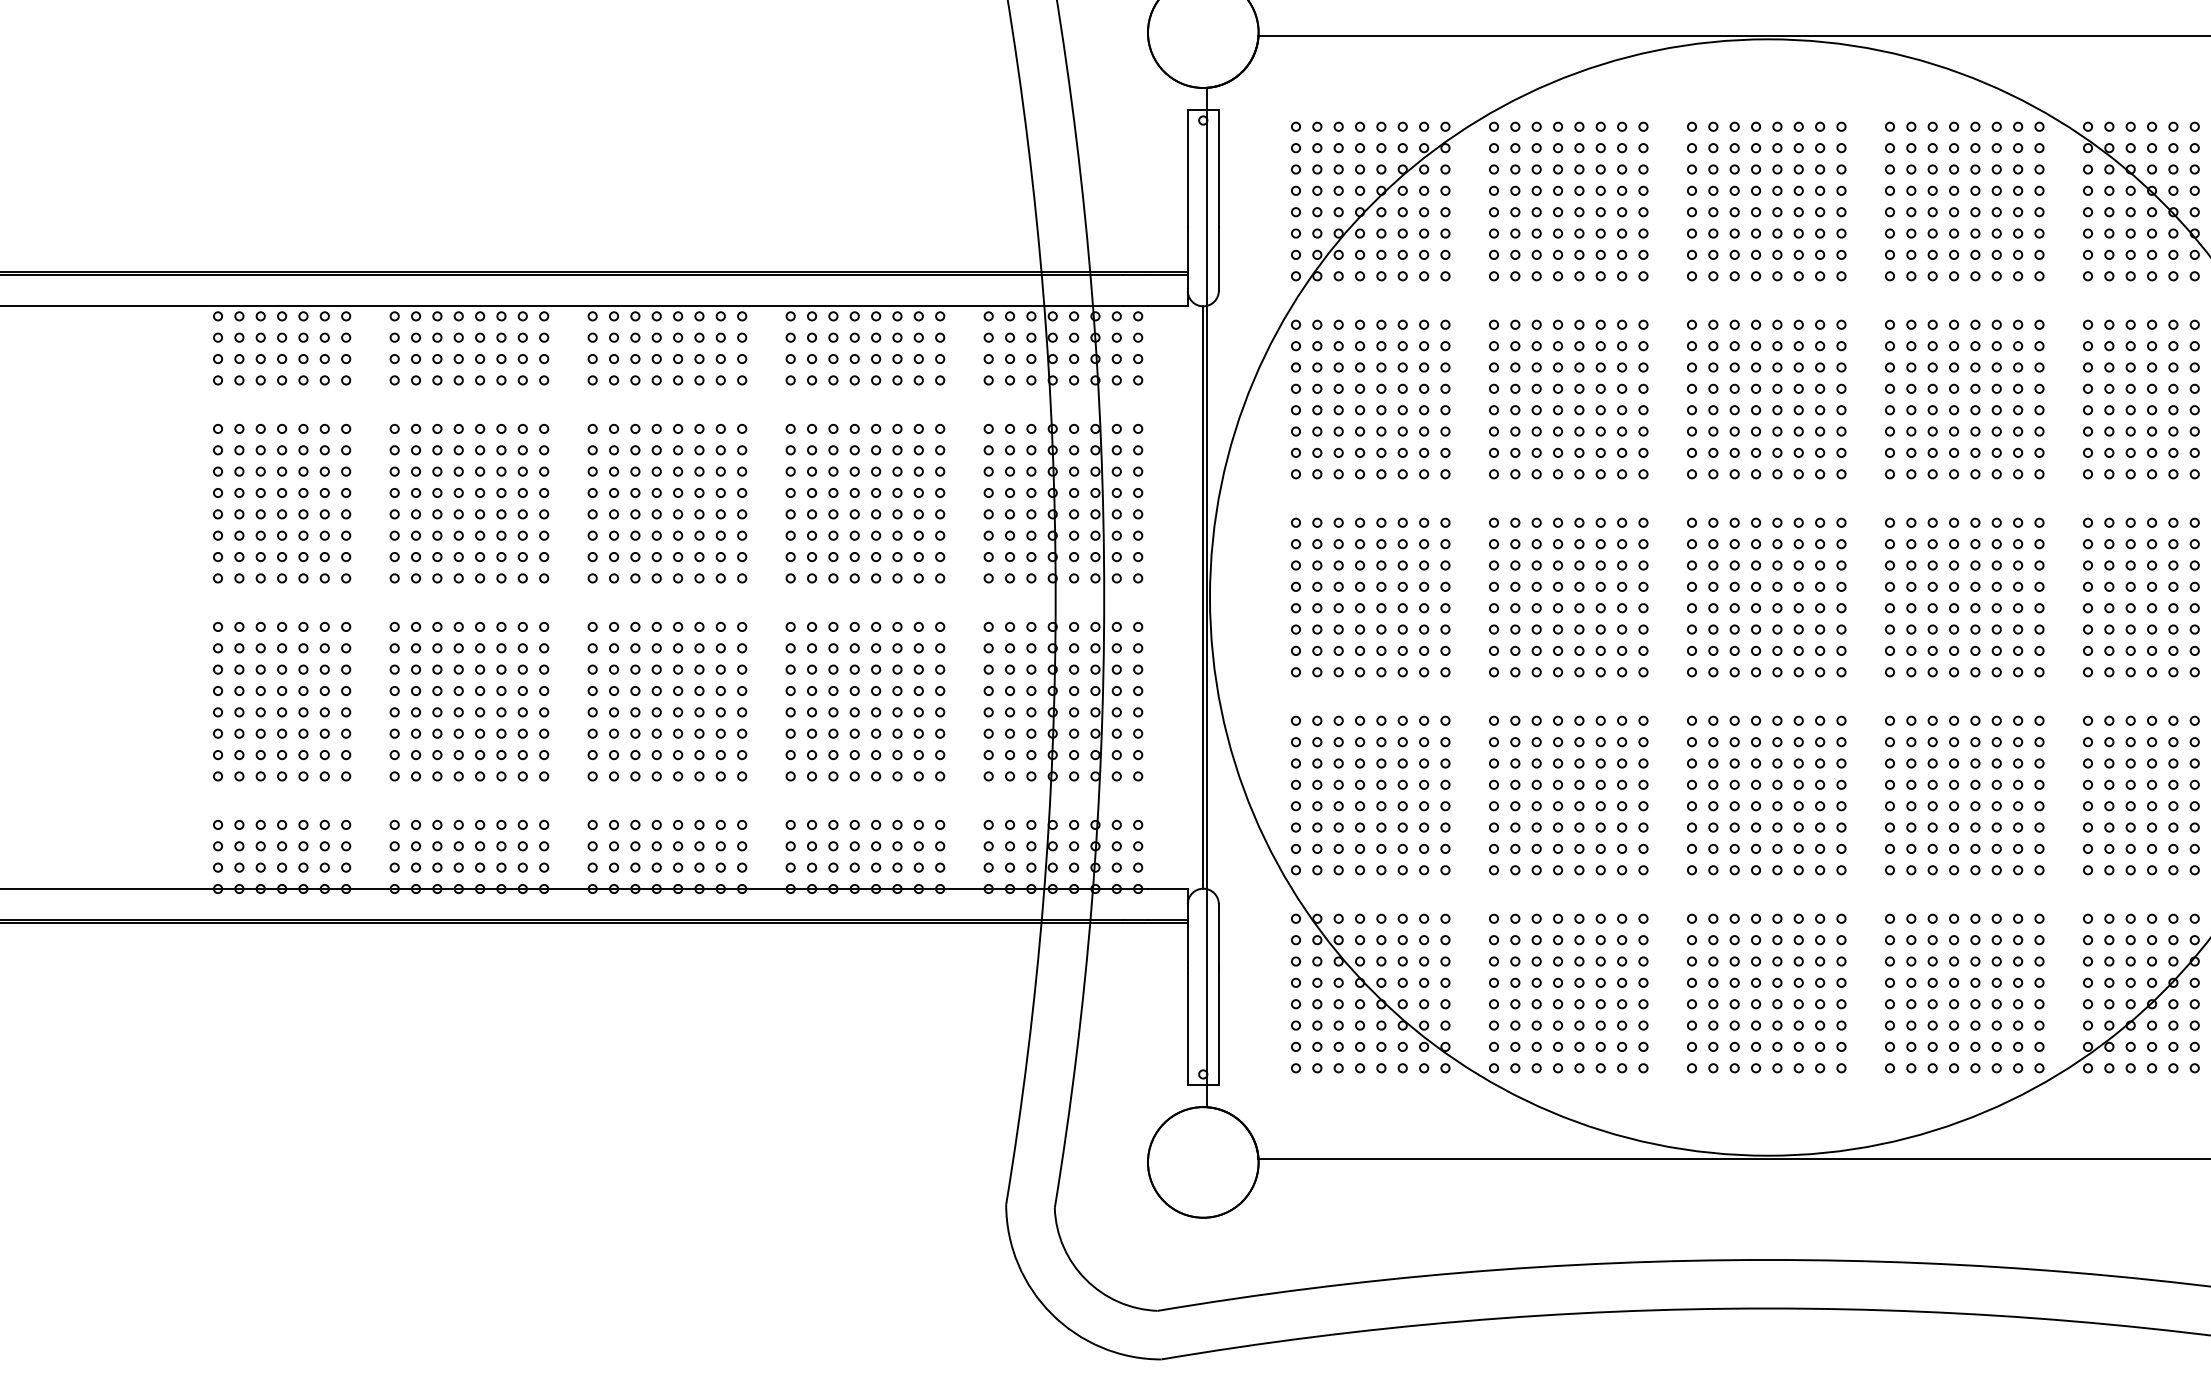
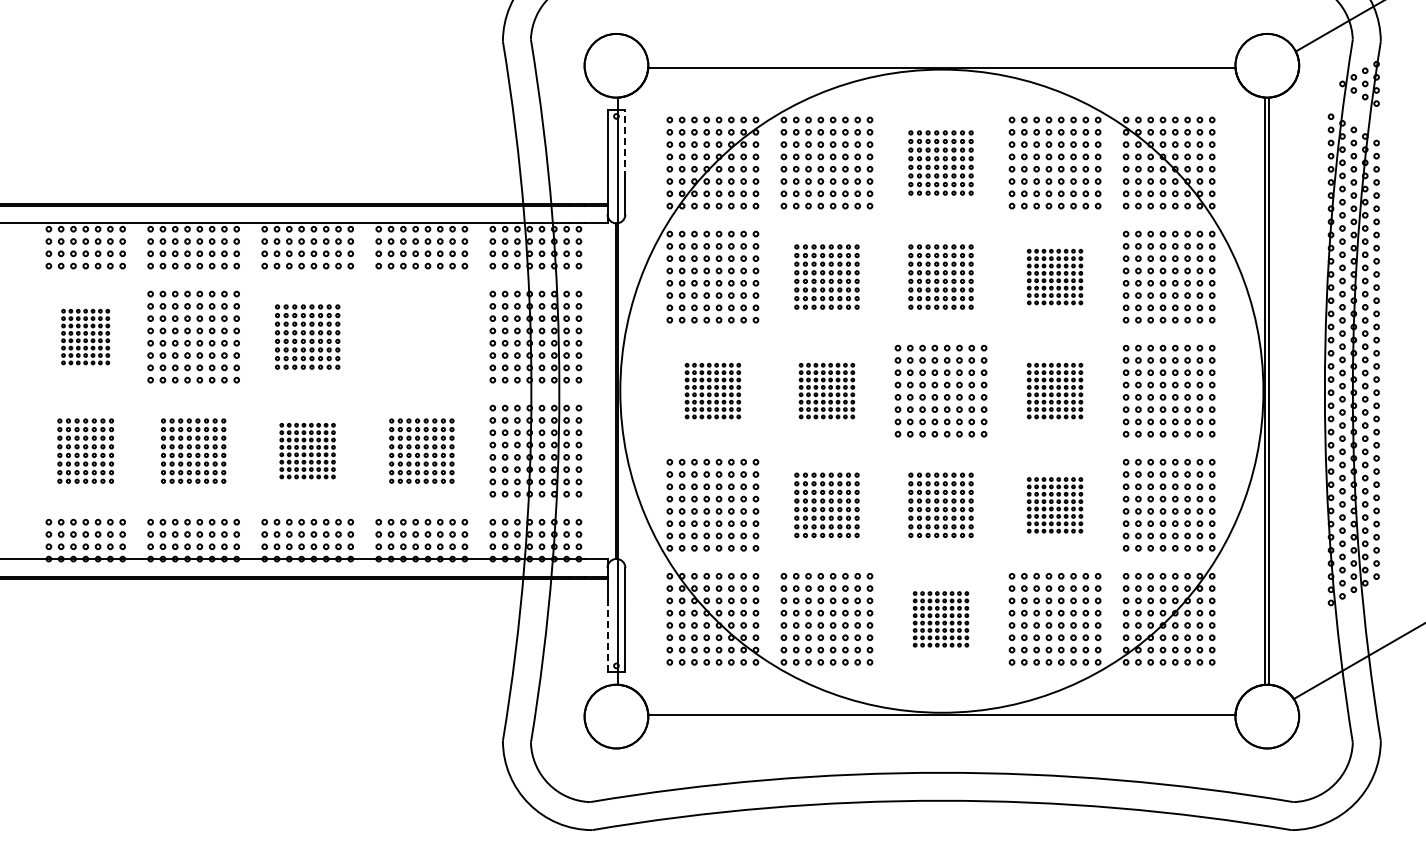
line: (1218, 167) -> (625, 143), solid -> dashed
part: (1765, 200) -> (940, 162), size x0.7
part: (1567, 398) -> (826, 276), size x0.7
part: (1765, 398) -> (940, 276), size x0.7
part: (1963, 398) -> (1054, 276), size x0.6
part: (281, 502) -> (85, 336), size x0.6
part: (666, 502) -> (307, 336), size x0.7
part: (864, 502) -> (421, 336), removed
part: (1369, 596) -> (712, 390), size x0.6
part: (1567, 596) -> (826, 390), size x0.6
part: (1963, 596) -> (1054, 390), size x0.6
part: (281, 700) -> (85, 450), size x0.7
part: (469, 700) -> (193, 450), size x0.7
part: (666, 700) -> (307, 450), size x0.6
part: (864, 700) -> (421, 450), size x0.7
part: (1567, 795) -> (826, 505), size x0.7
part: (1765, 795) -> (940, 505), size x0.7
part: (1963, 795) -> (1054, 505), size x0.6
part: (1765, 993) -> (940, 619), size x0.6
line: (1187, 1026) -> (607, 638), solid -> dashed

